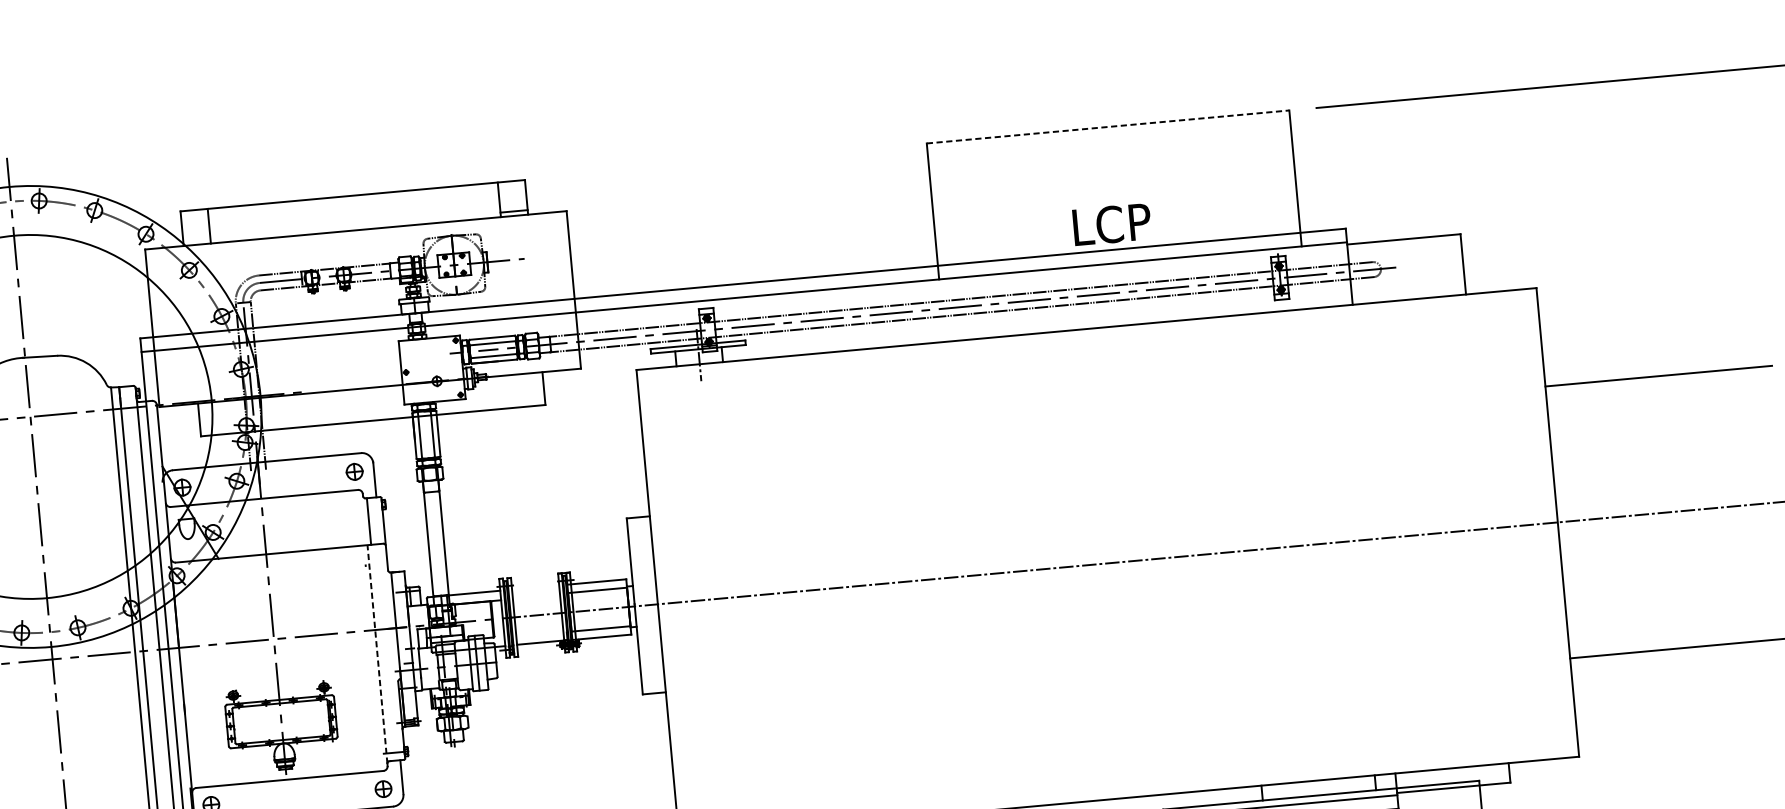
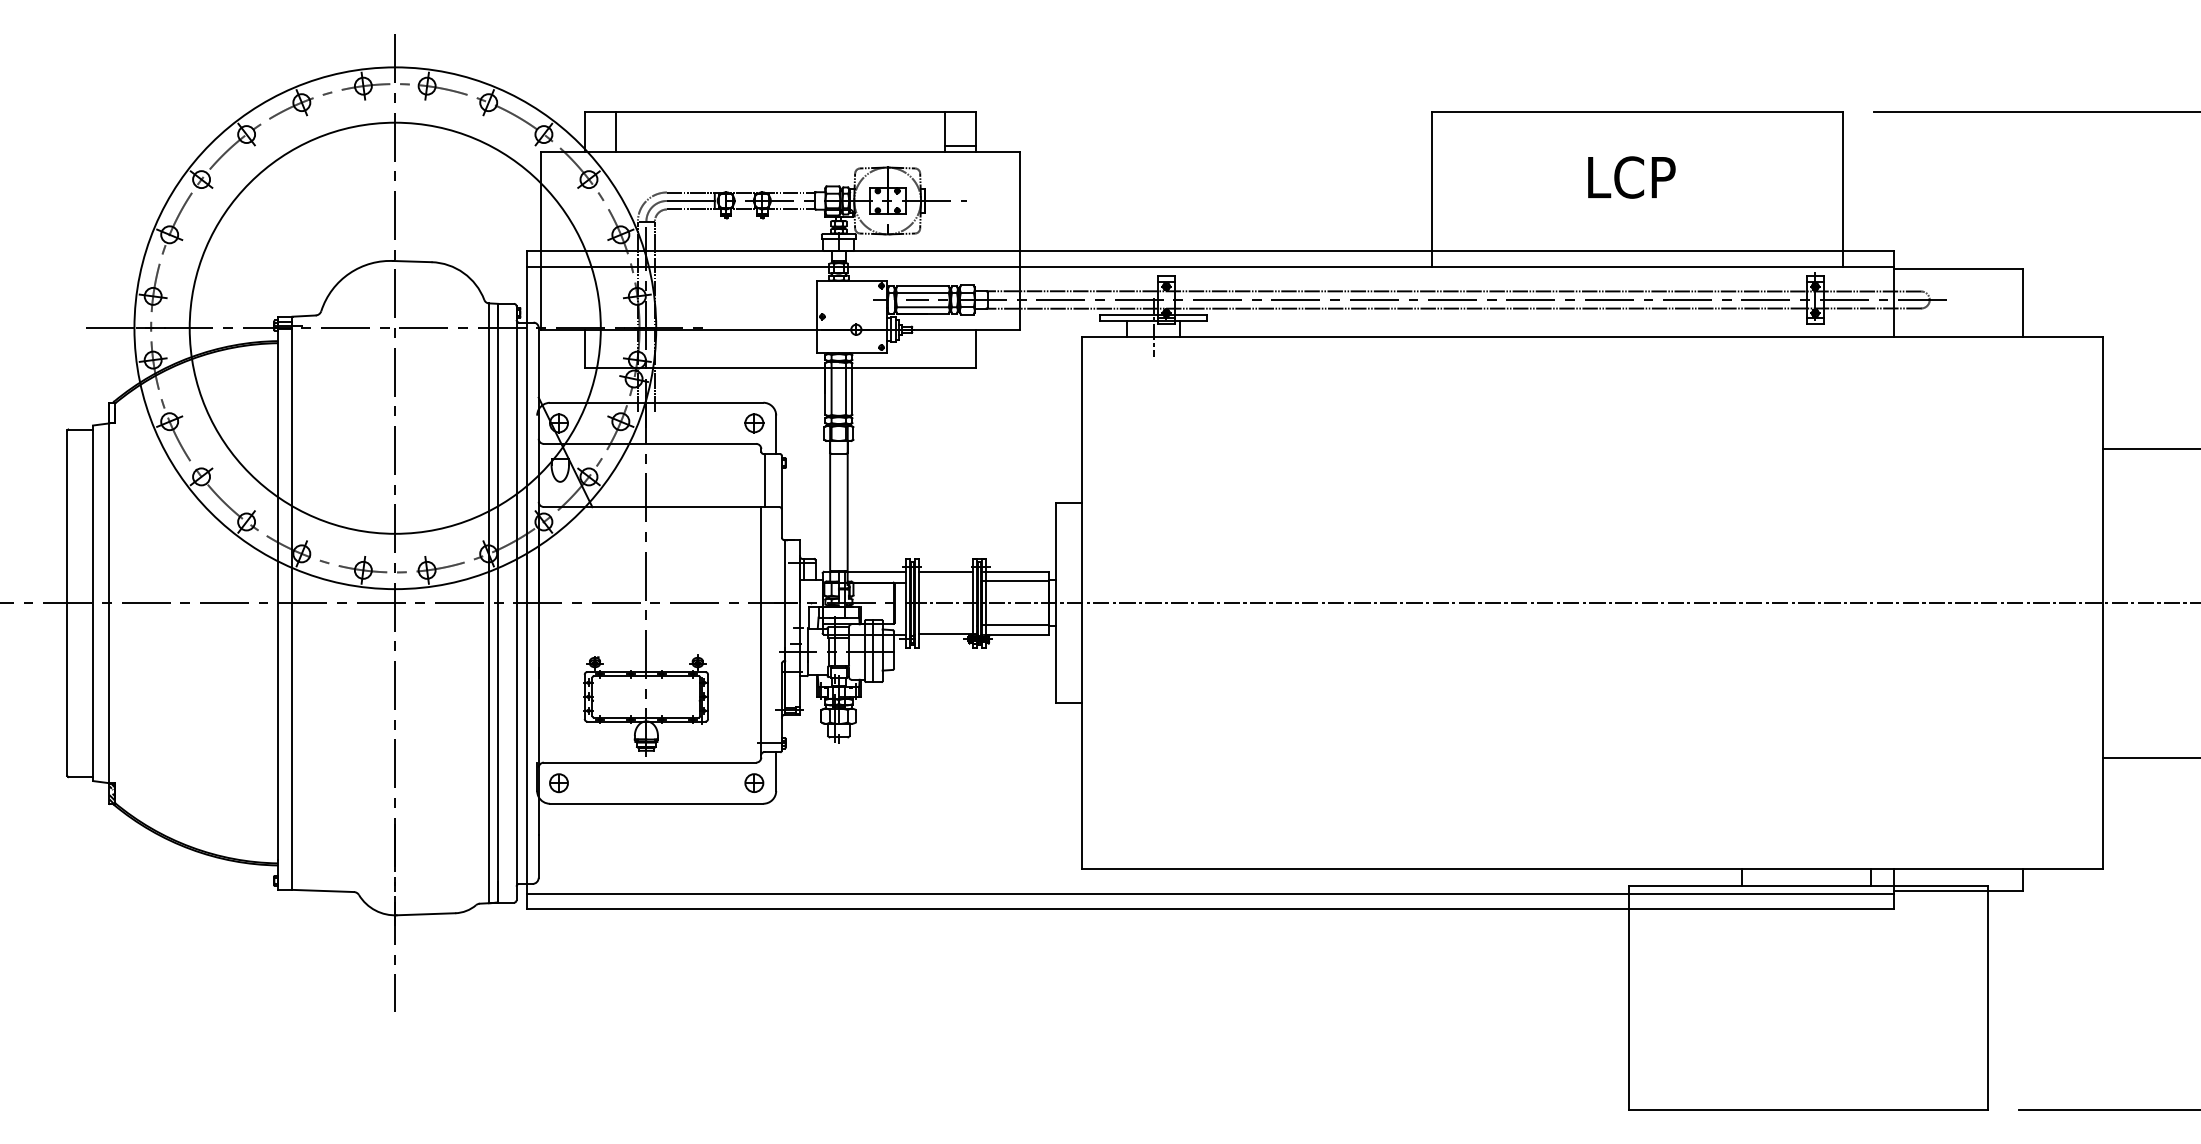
line: (1108, 127) -> (1637, 112), dashed -> solid
text: (1111, 224) -> (1631, 177), moved
line: (535, 588) -> (945, 572), added
line: (377, 654) -> (761, 630), dashed -> solid

